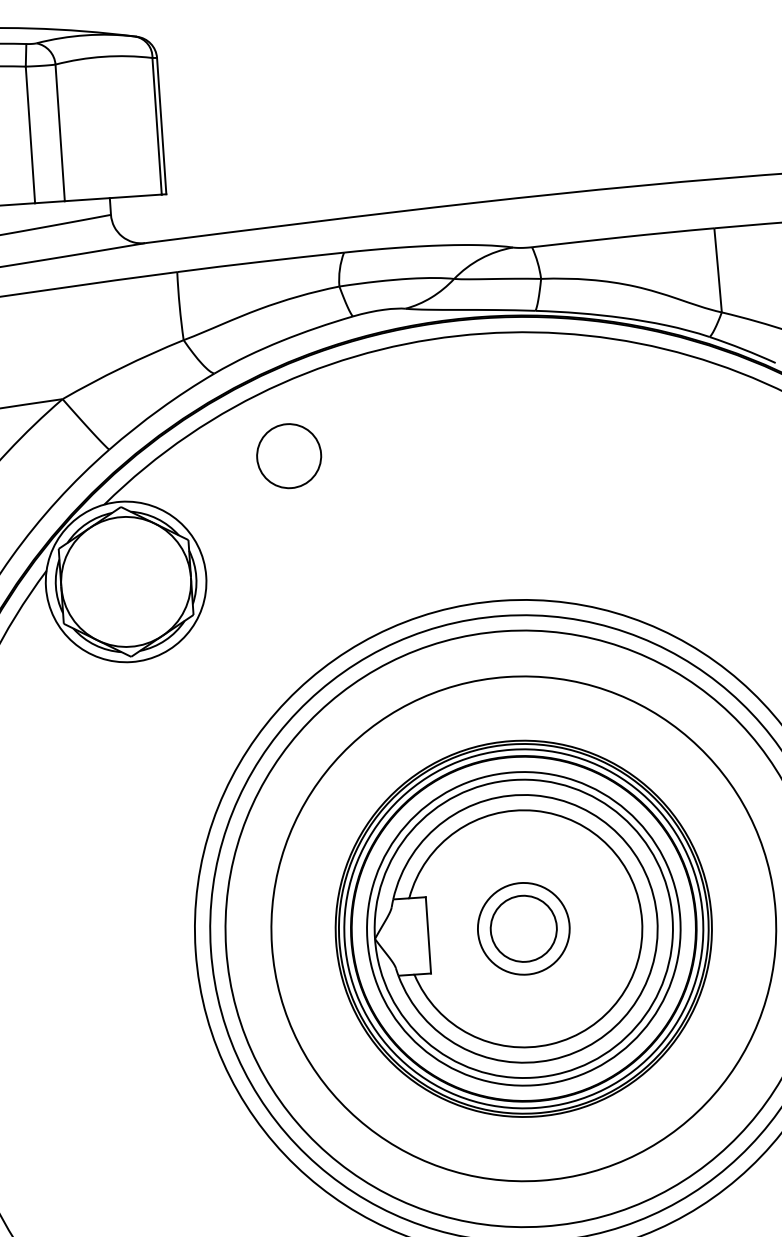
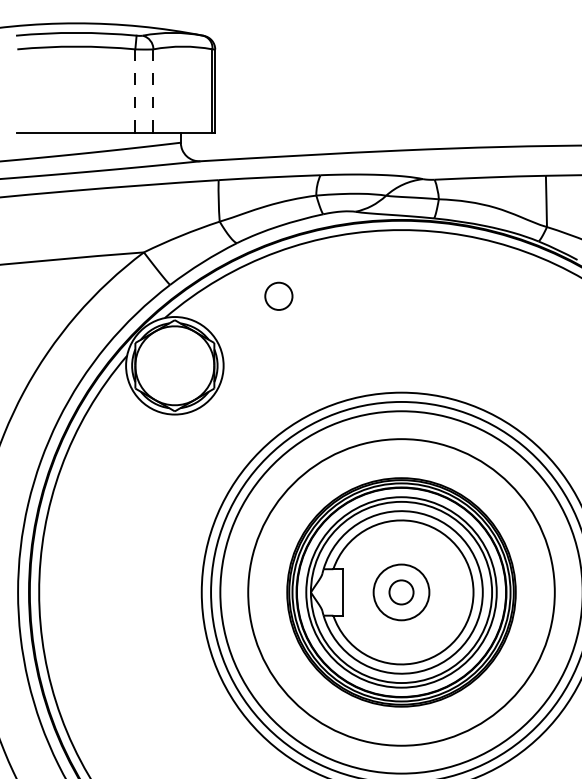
line: (60, 132) -> (153, 90), solid -> dashed
line: (30, 134) -> (135, 90), solid -> dashed
circle: (288, 456) -> (278, 296), size x0.7
circle: (523, 928) -> (401, 592), size x0.6

